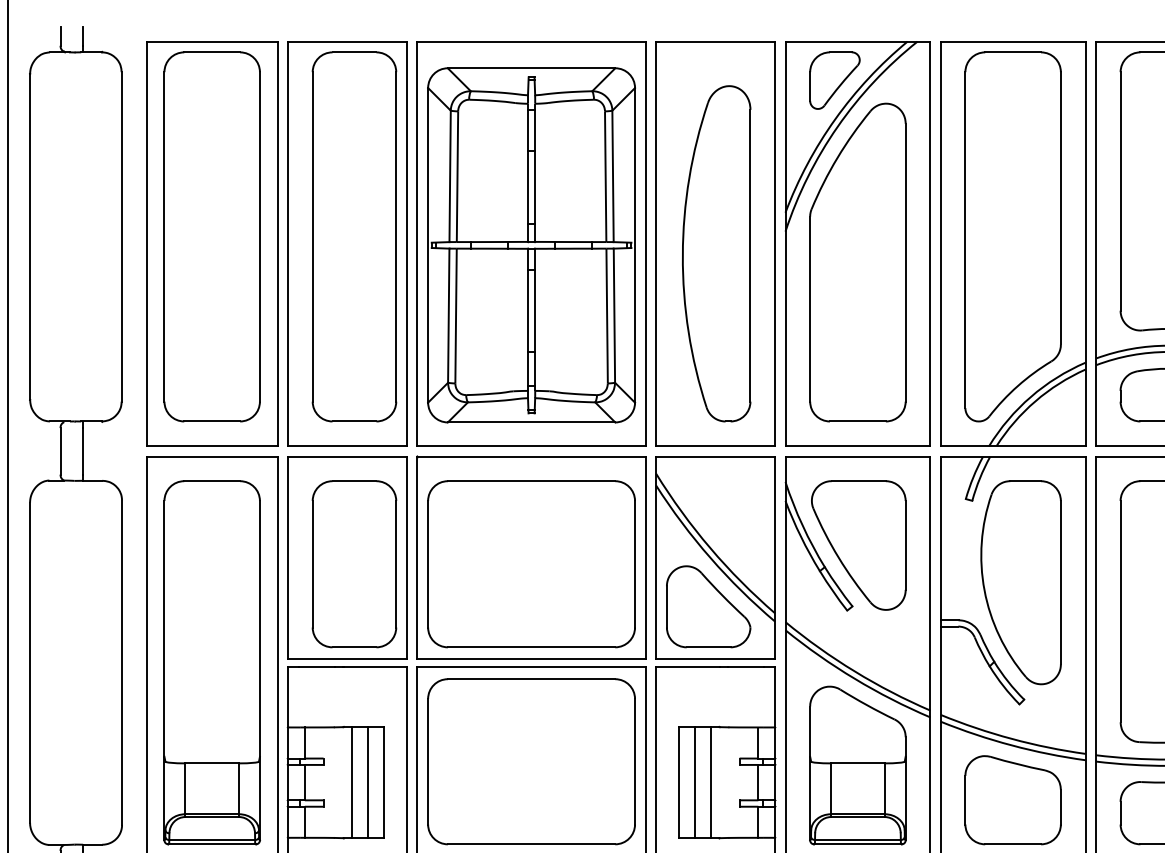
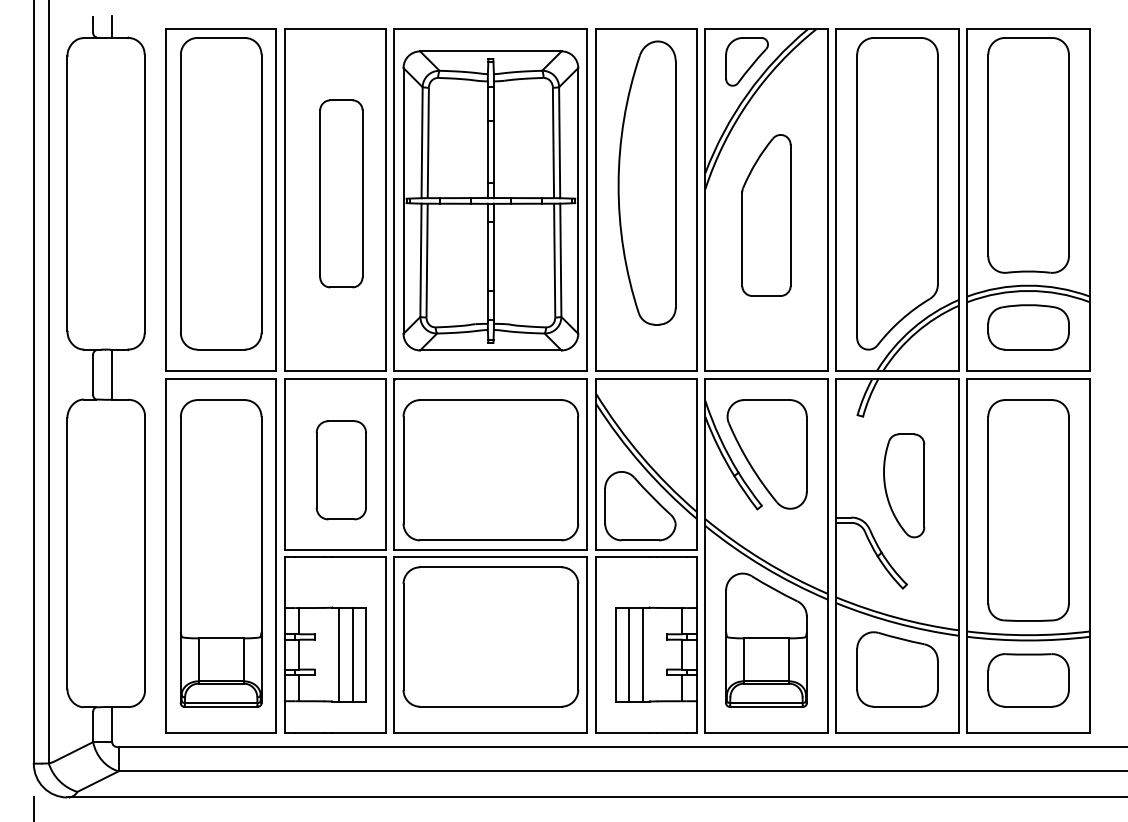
part: (354, 236) -> (341, 193), size x0.6
part: (715, 253) -> (646, 182), moved
part: (857, 262) -> (766, 215), size x0.6
part: (354, 564) -> (341, 470), size x0.7
part: (1020, 582) -> (903, 485), size x0.6

